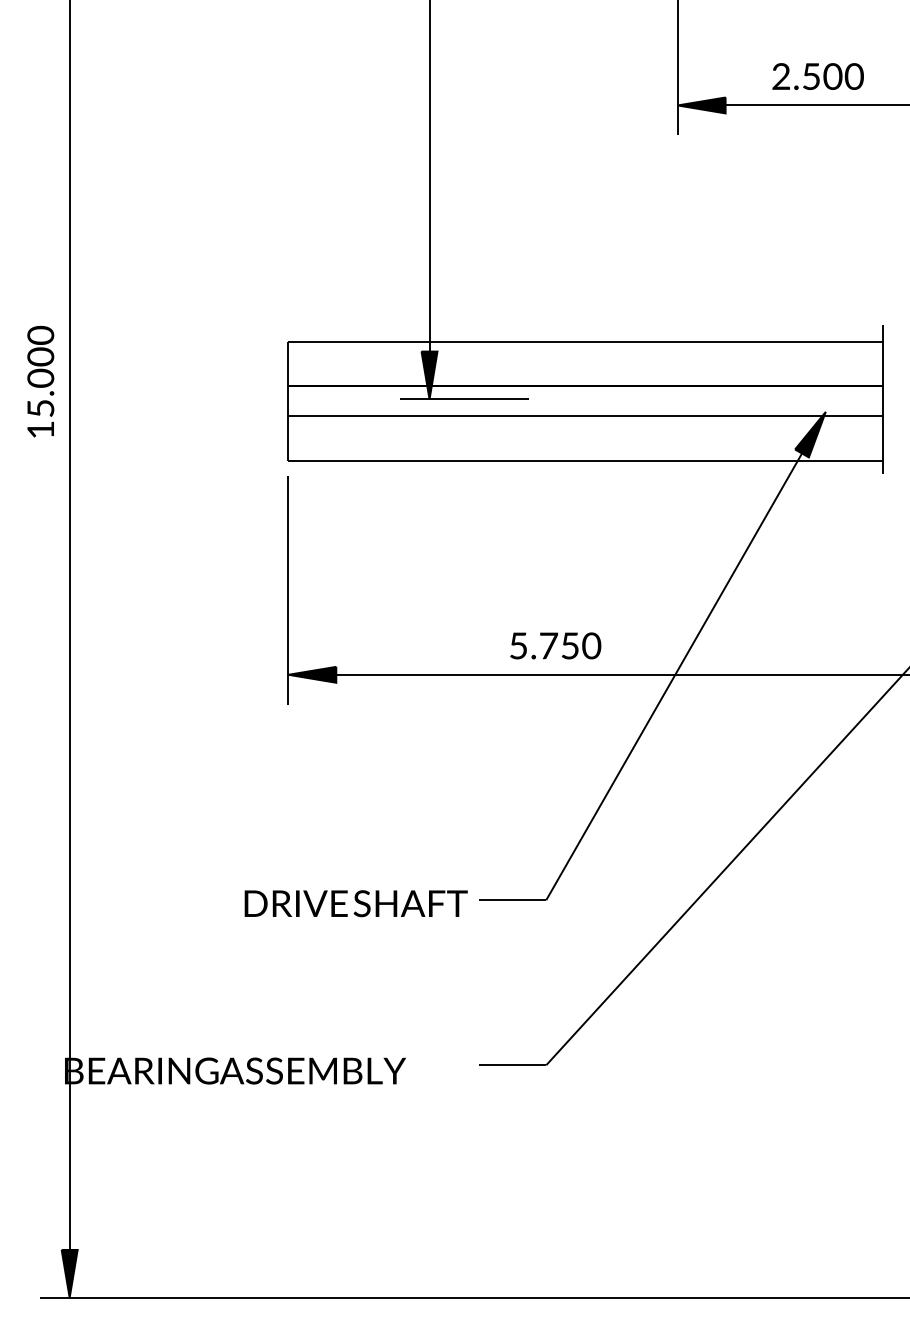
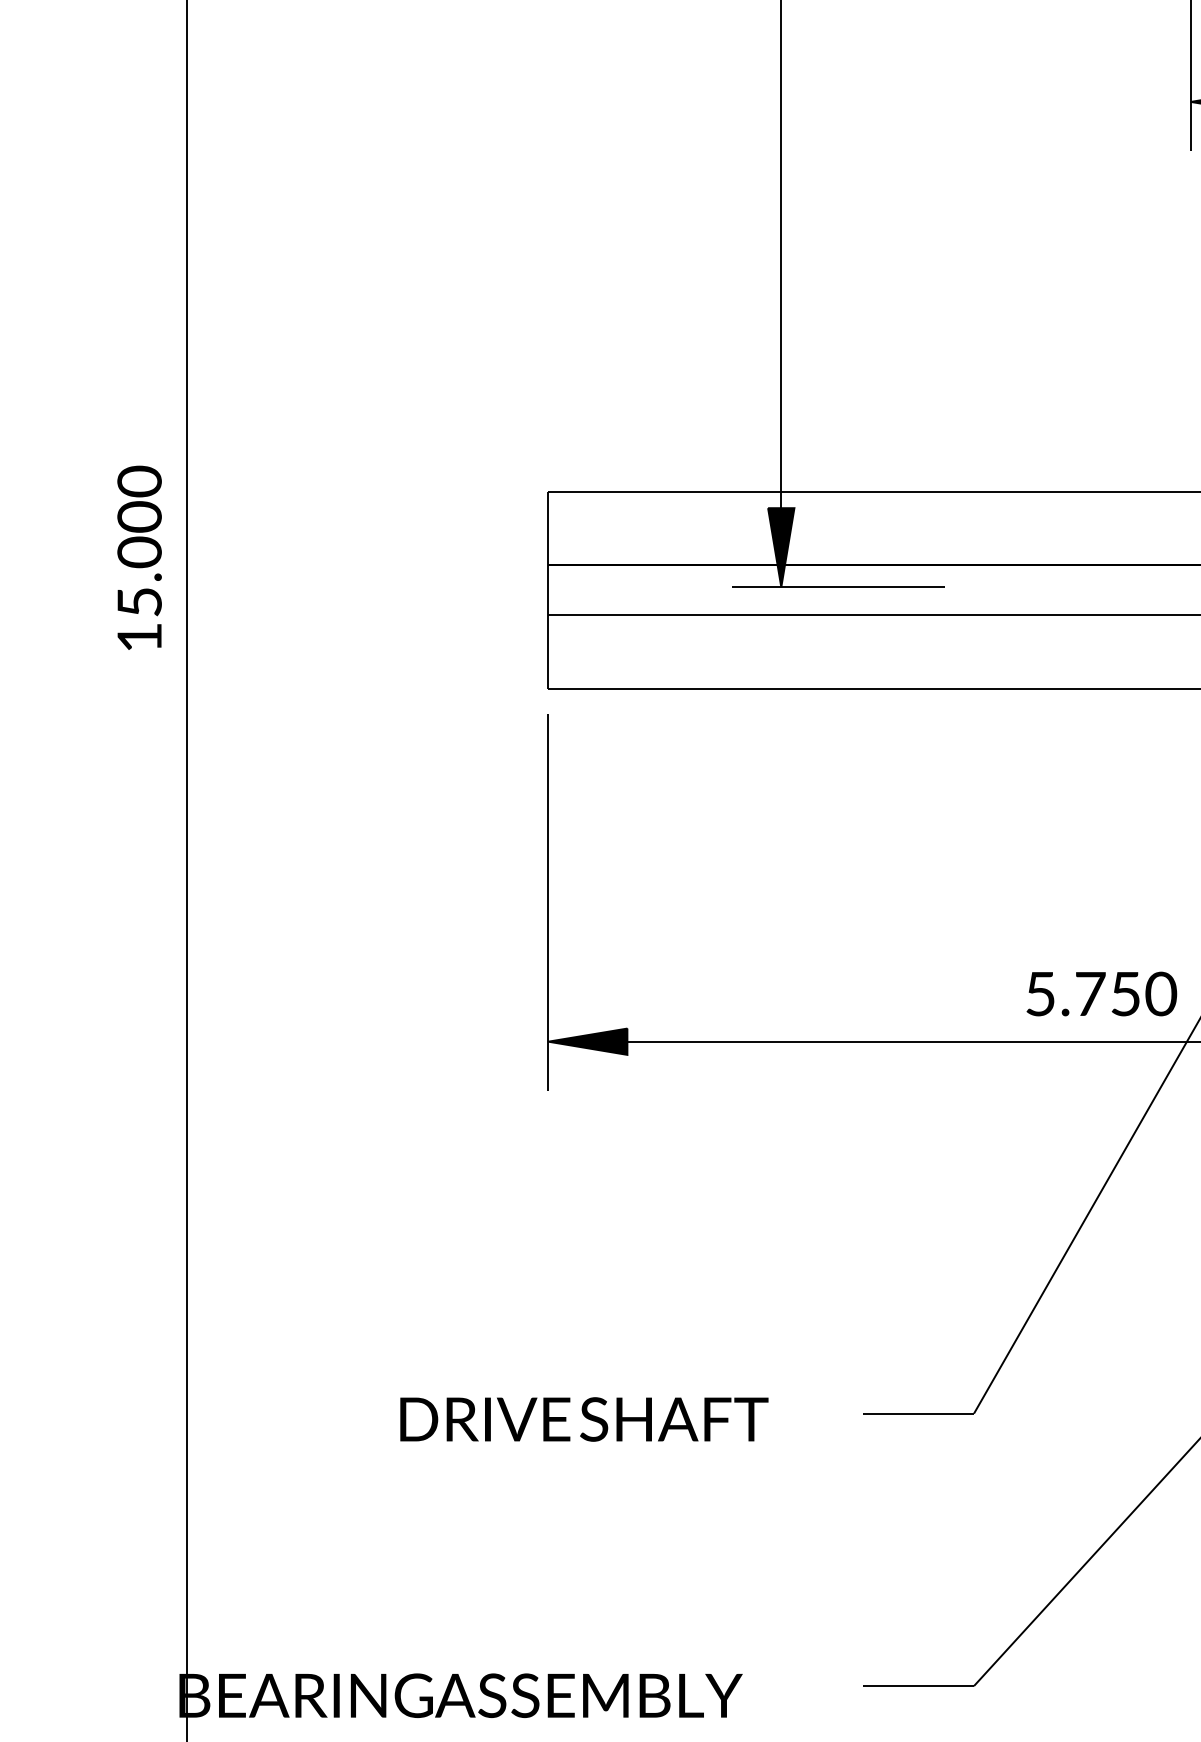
text: (555, 645) -> (1101, 993), moved
text: (355, 903) -> (583, 1419), moved

